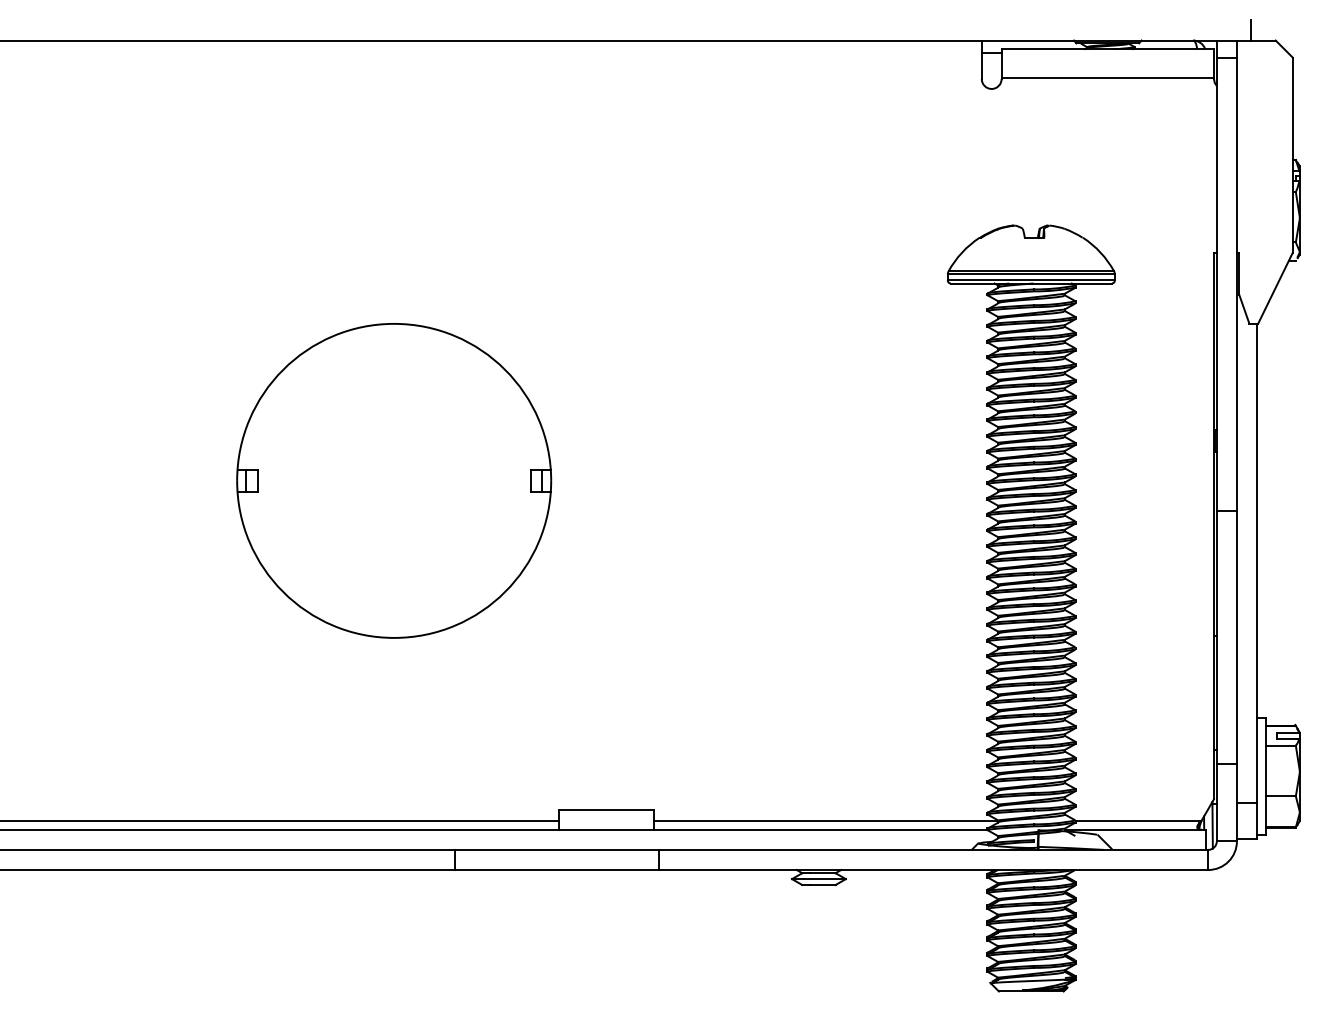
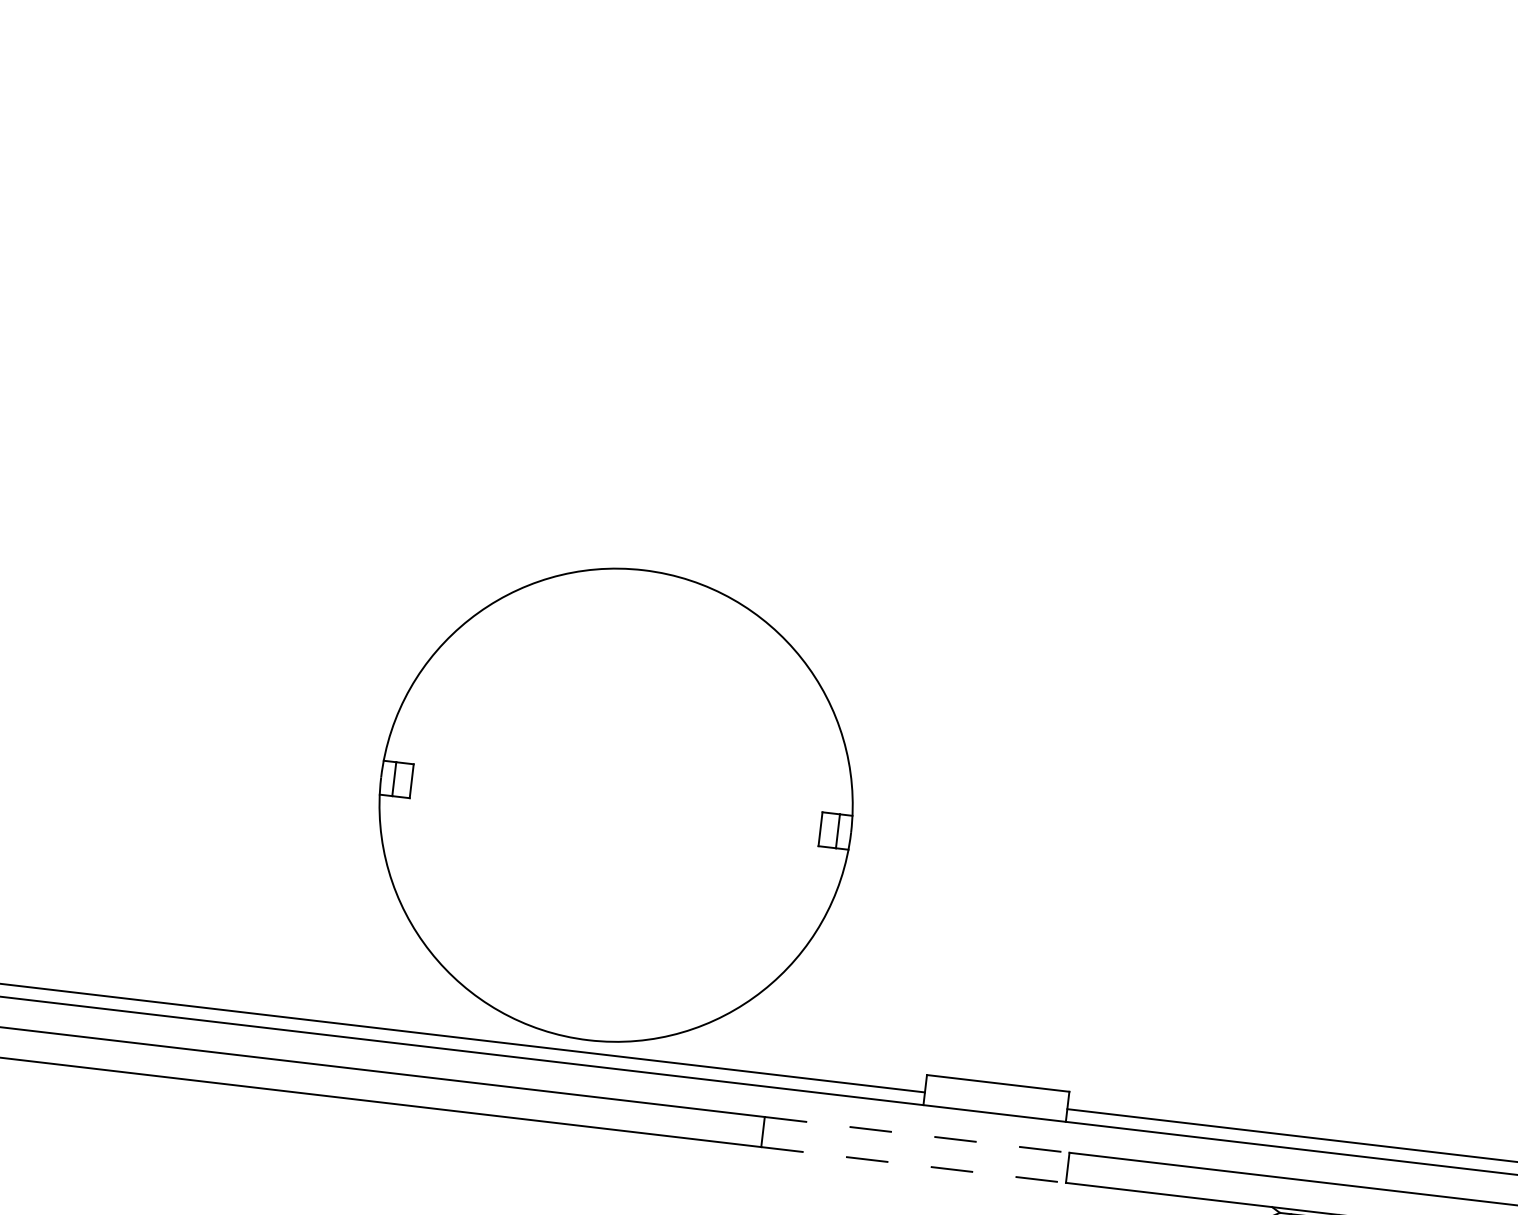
part: (394, 480) -> (616, 804), moved
line: (557, 849) -> (917, 1134), solid -> dashed
line: (557, 870) -> (914, 1165), solid -> dashed

